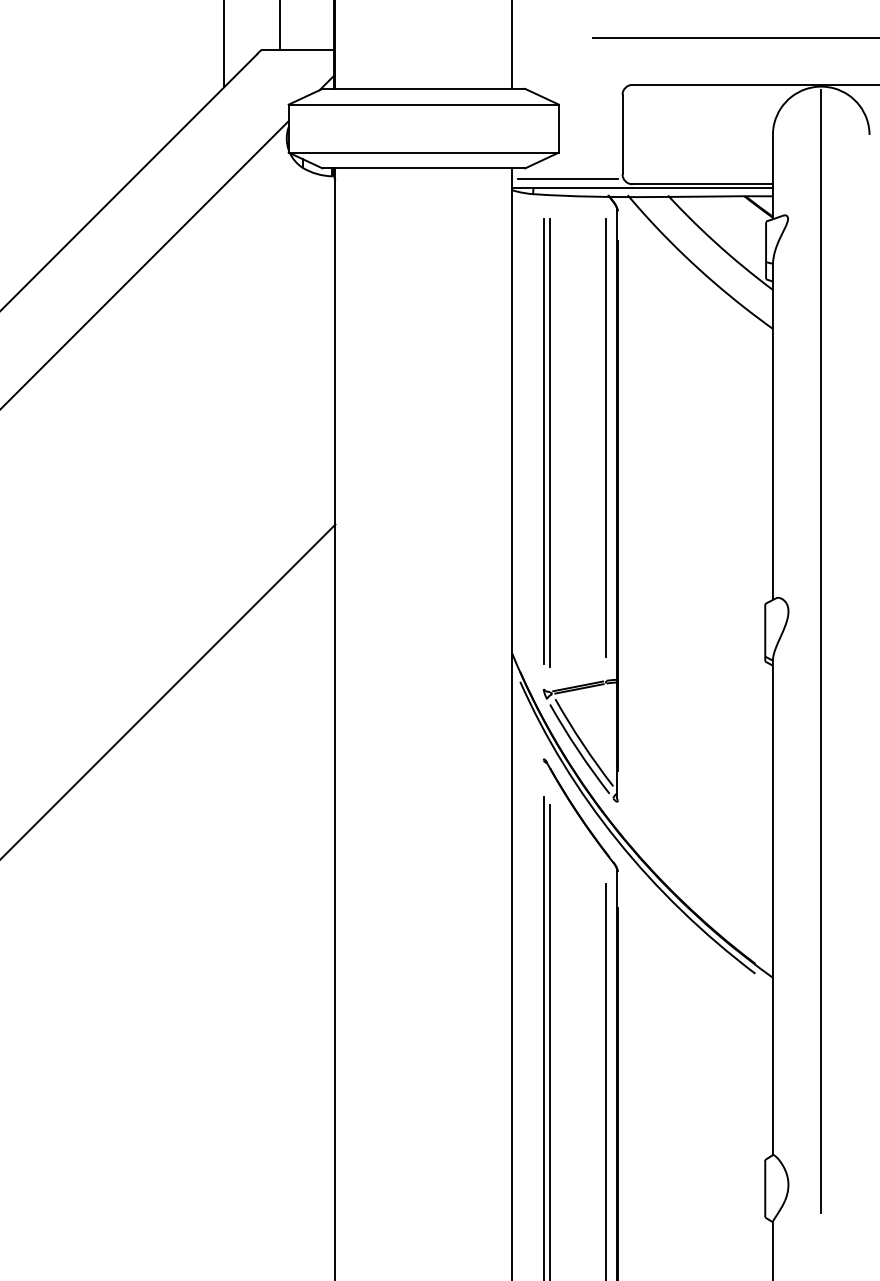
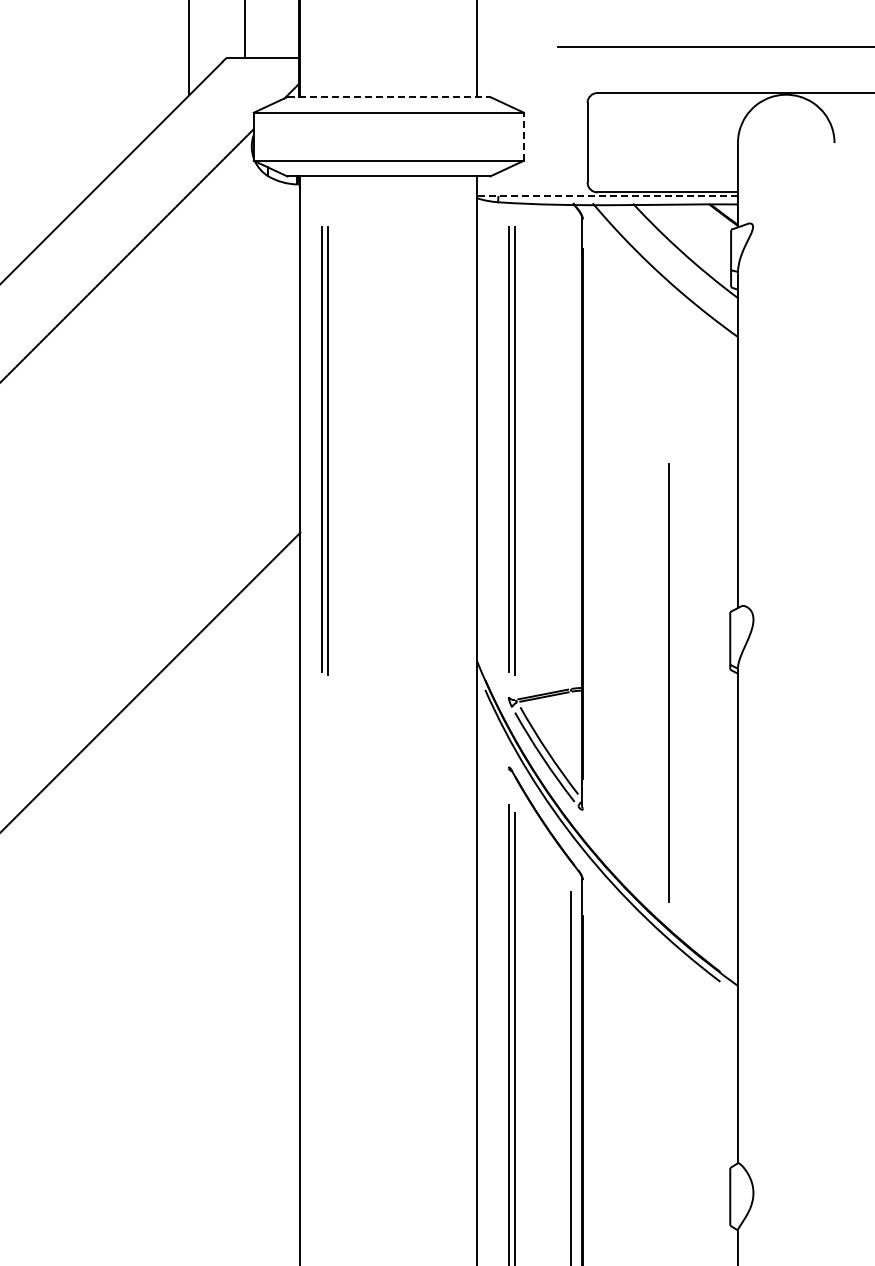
line: (424, 88) -> (389, 96), solid -> dashed
line: (558, 128) -> (523, 136), solid -> dashed
line: (567, 179) -> (532, 187), removed
line: (642, 188) -> (607, 196), solid -> dashed
line: (605, 437) -> (668, 682), moved
part: (359, 442) -> (324, 450), added
line: (821, 651) -> (786, 659), removed

